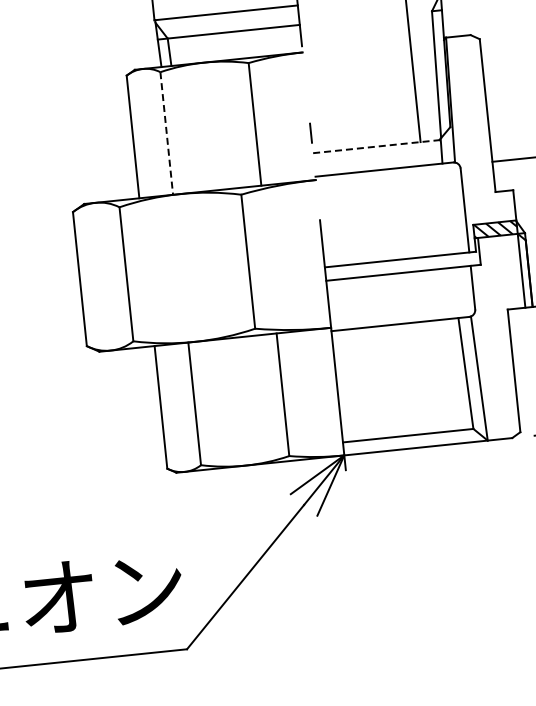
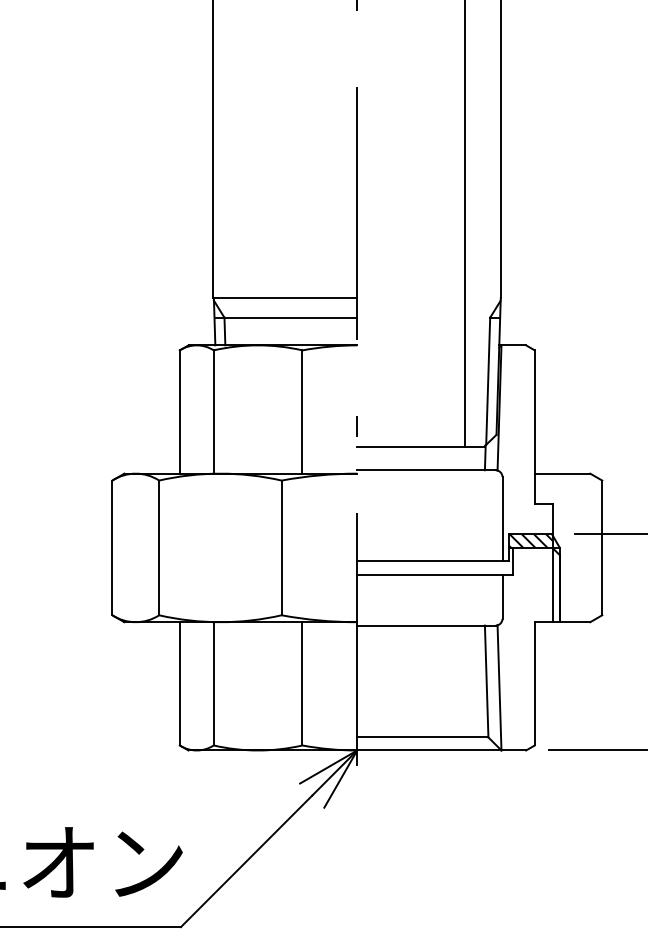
line: (166, 134) -> (213, 412), dashed -> solid
line: (376, 146) -> (421, 446), dashed -> solid

